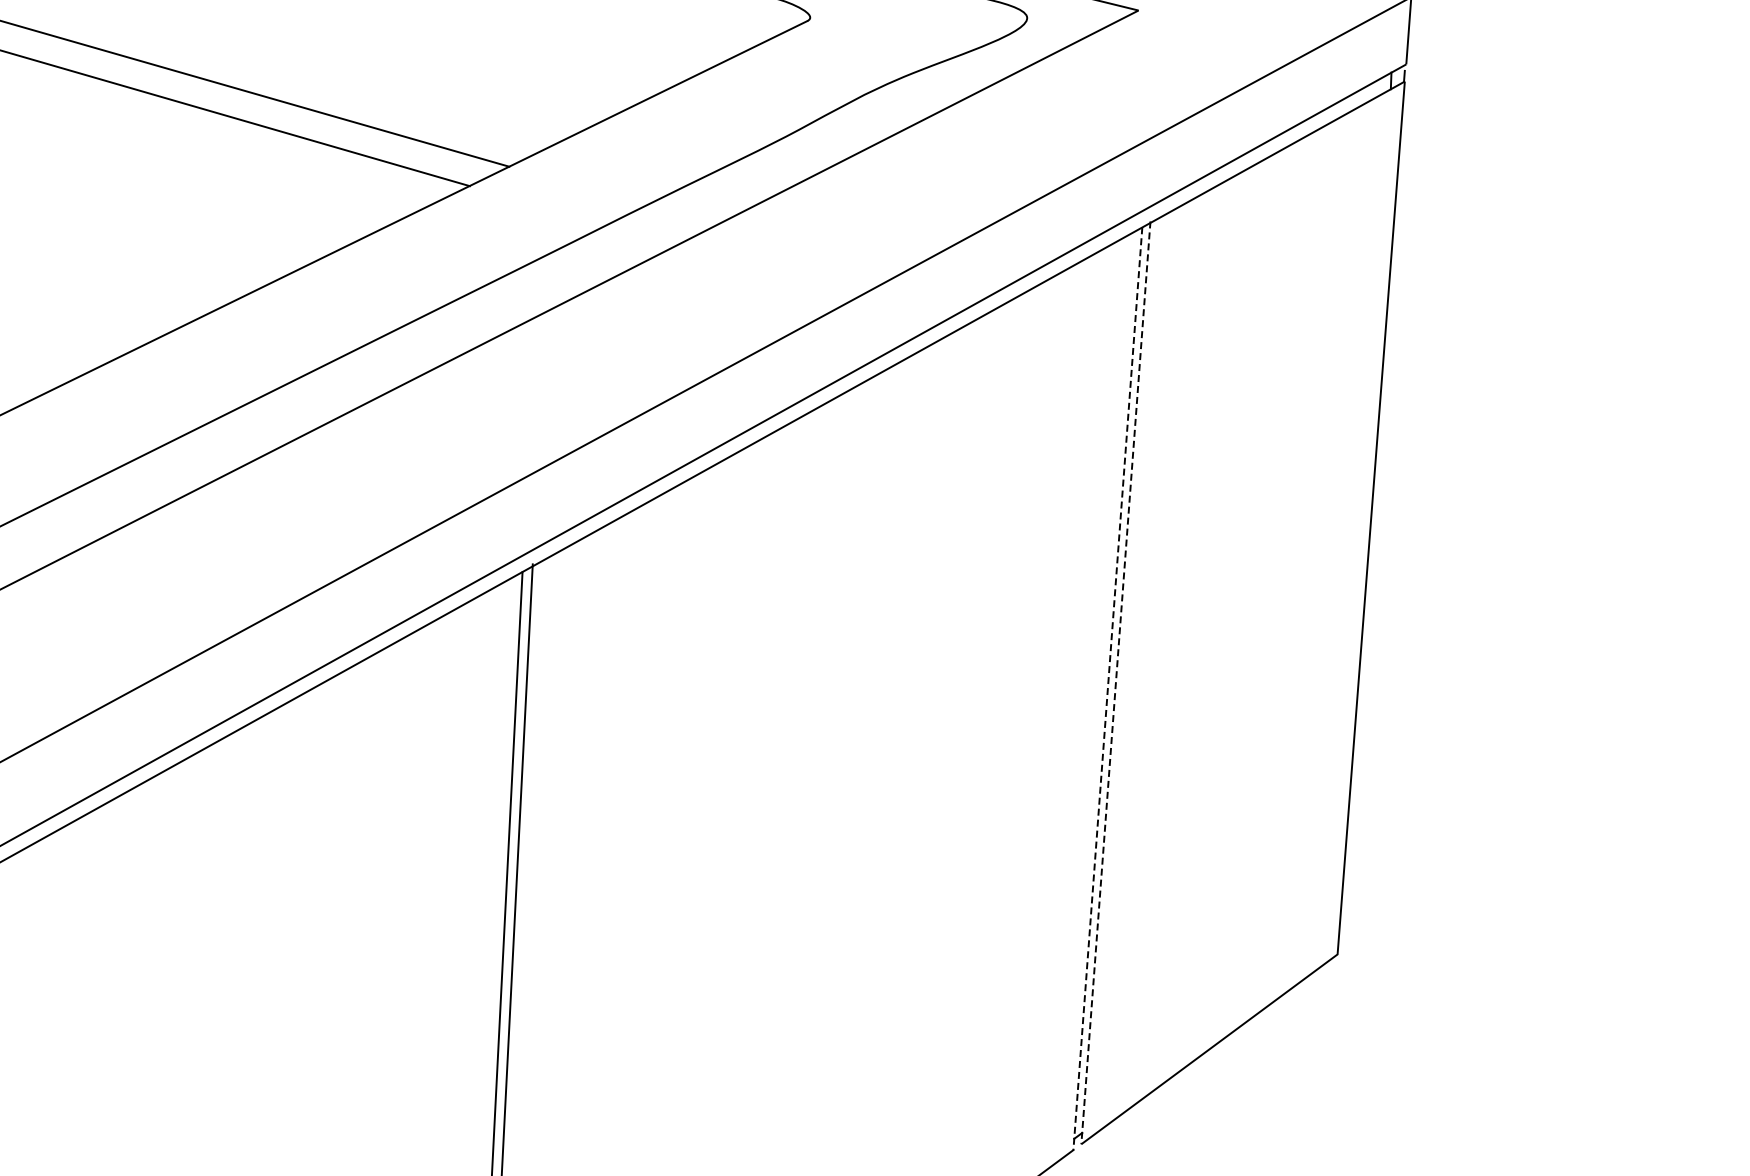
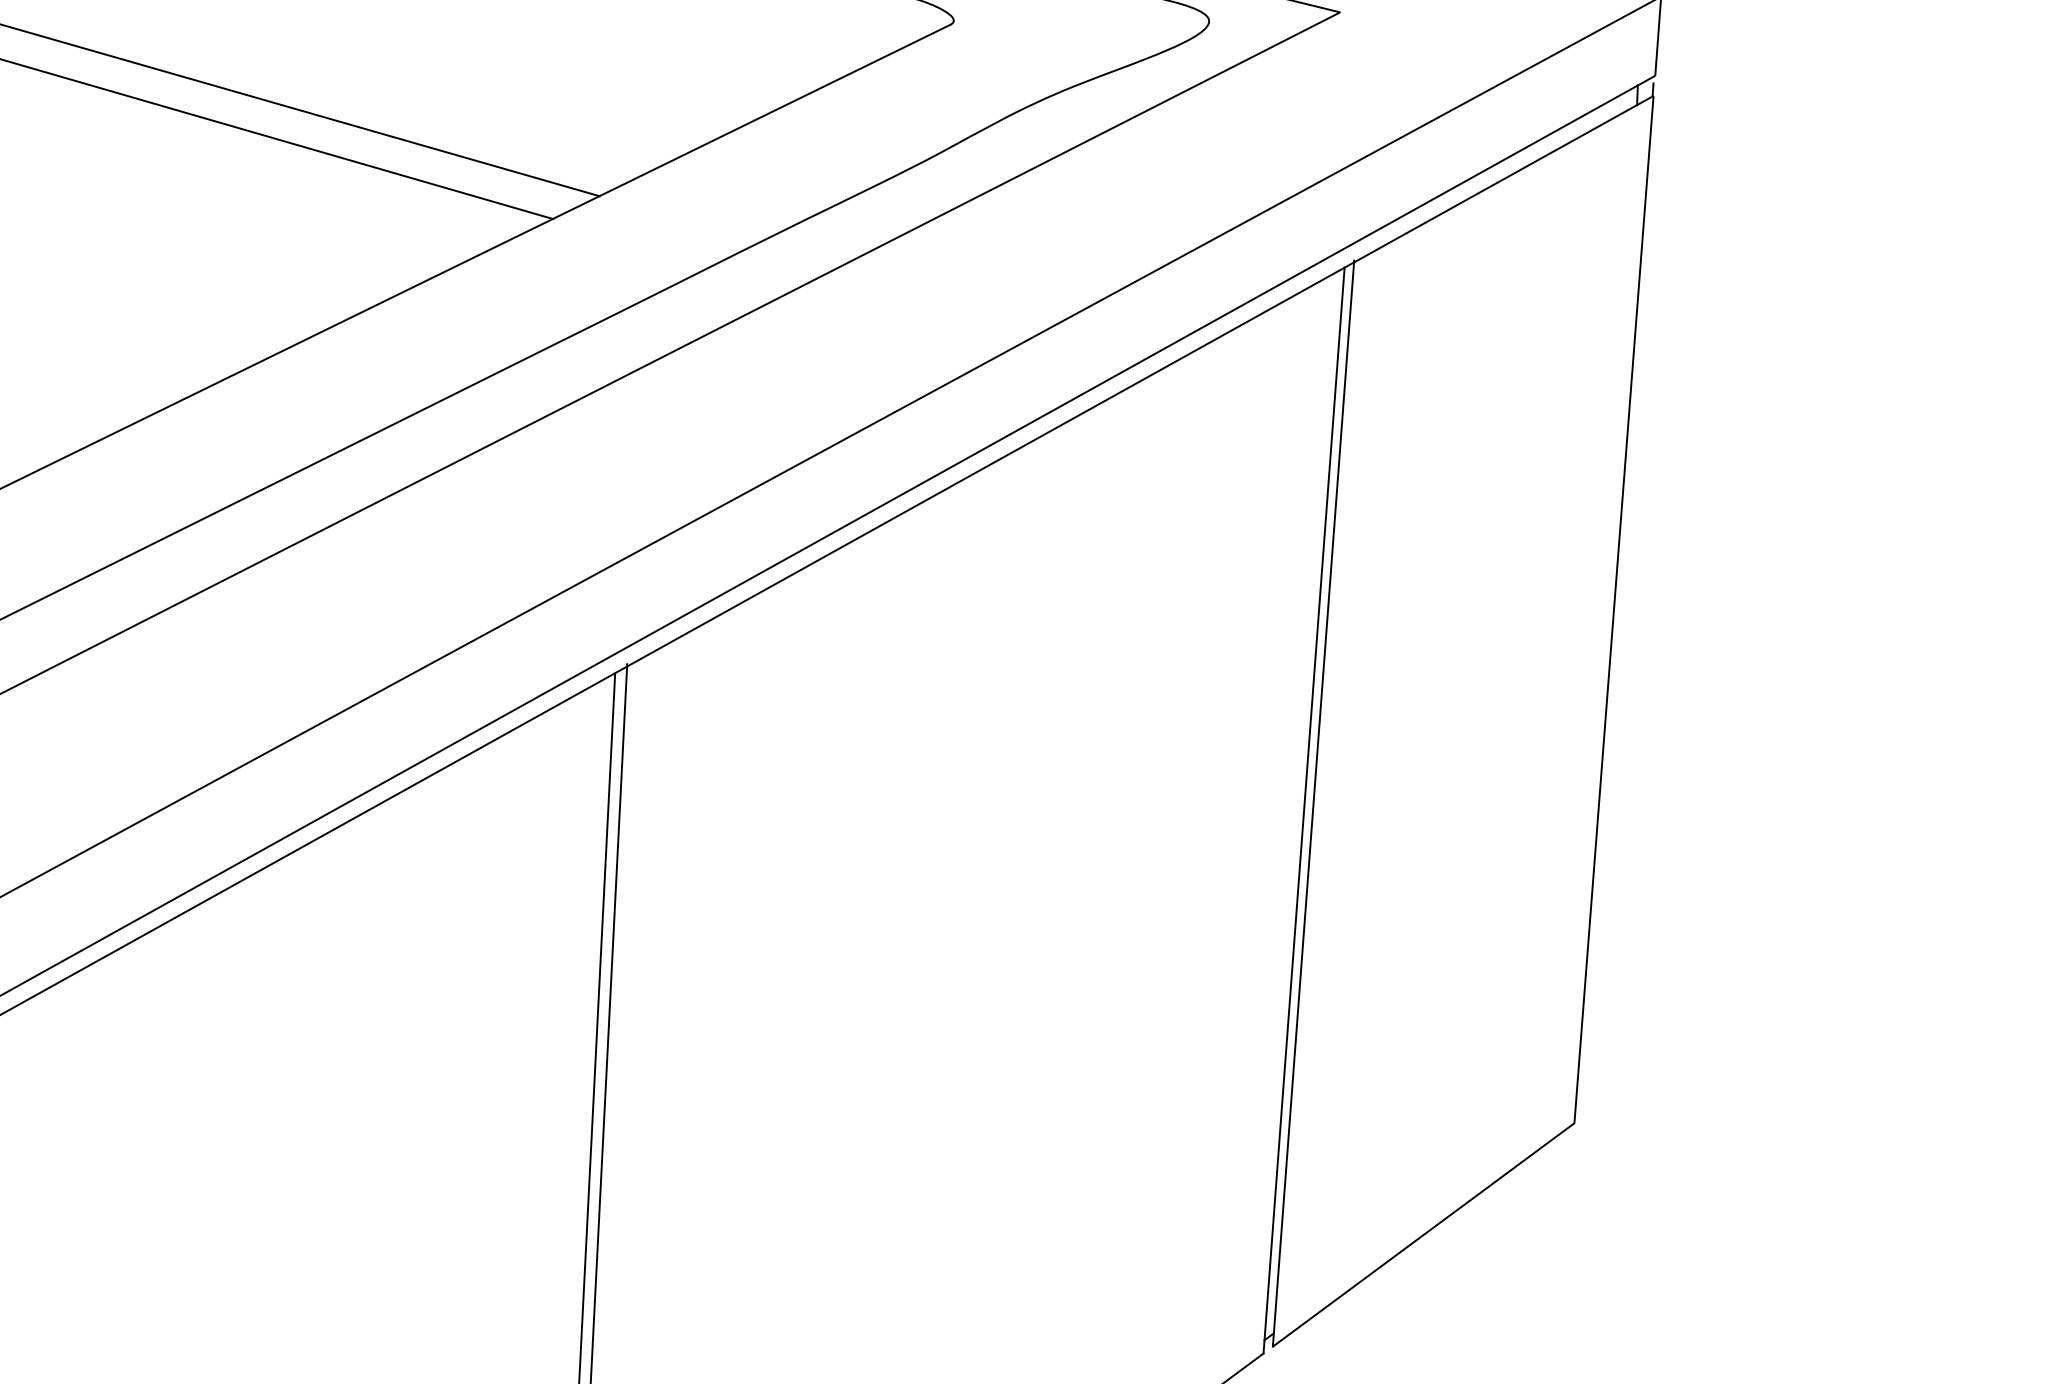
line: (1115, 682) -> (1313, 803), dashed -> solid
line: (1107, 688) -> (1303, 810), dashed -> solid

